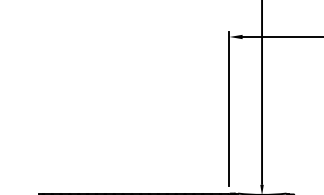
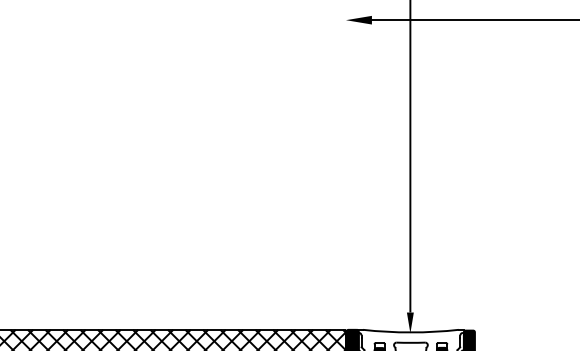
line: (229, 108) -> (346, 161), removed

